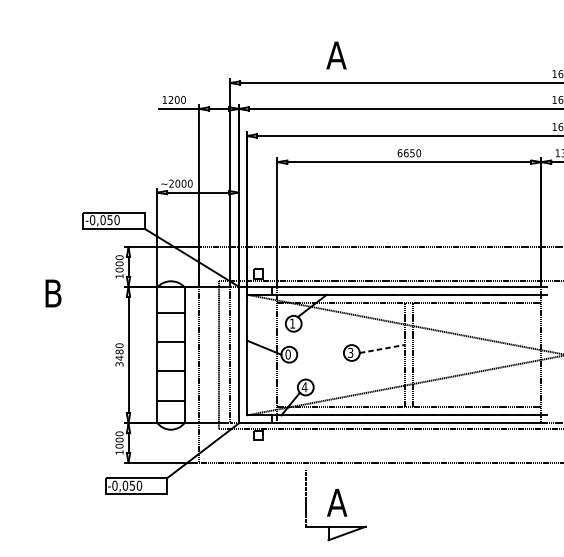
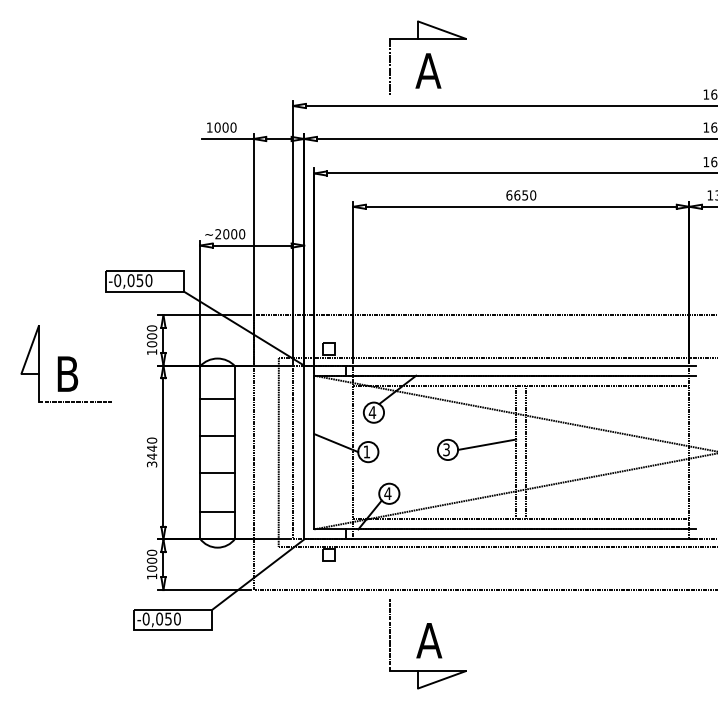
part: (335, 30) -> (427, 39), added
text: (170, 99) -> (217, 127), 1200 -> 1000
part: (31, 285) -> (39, 363), added
text: (292, 323) -> (372, 412), 1 -> 4
line: (382, 348) -> (487, 444), dashed -> solid
text: (119, 351) -> (151, 448), 3480 -> 3440
text: (287, 354) -> (366, 451), 0 -> 1

